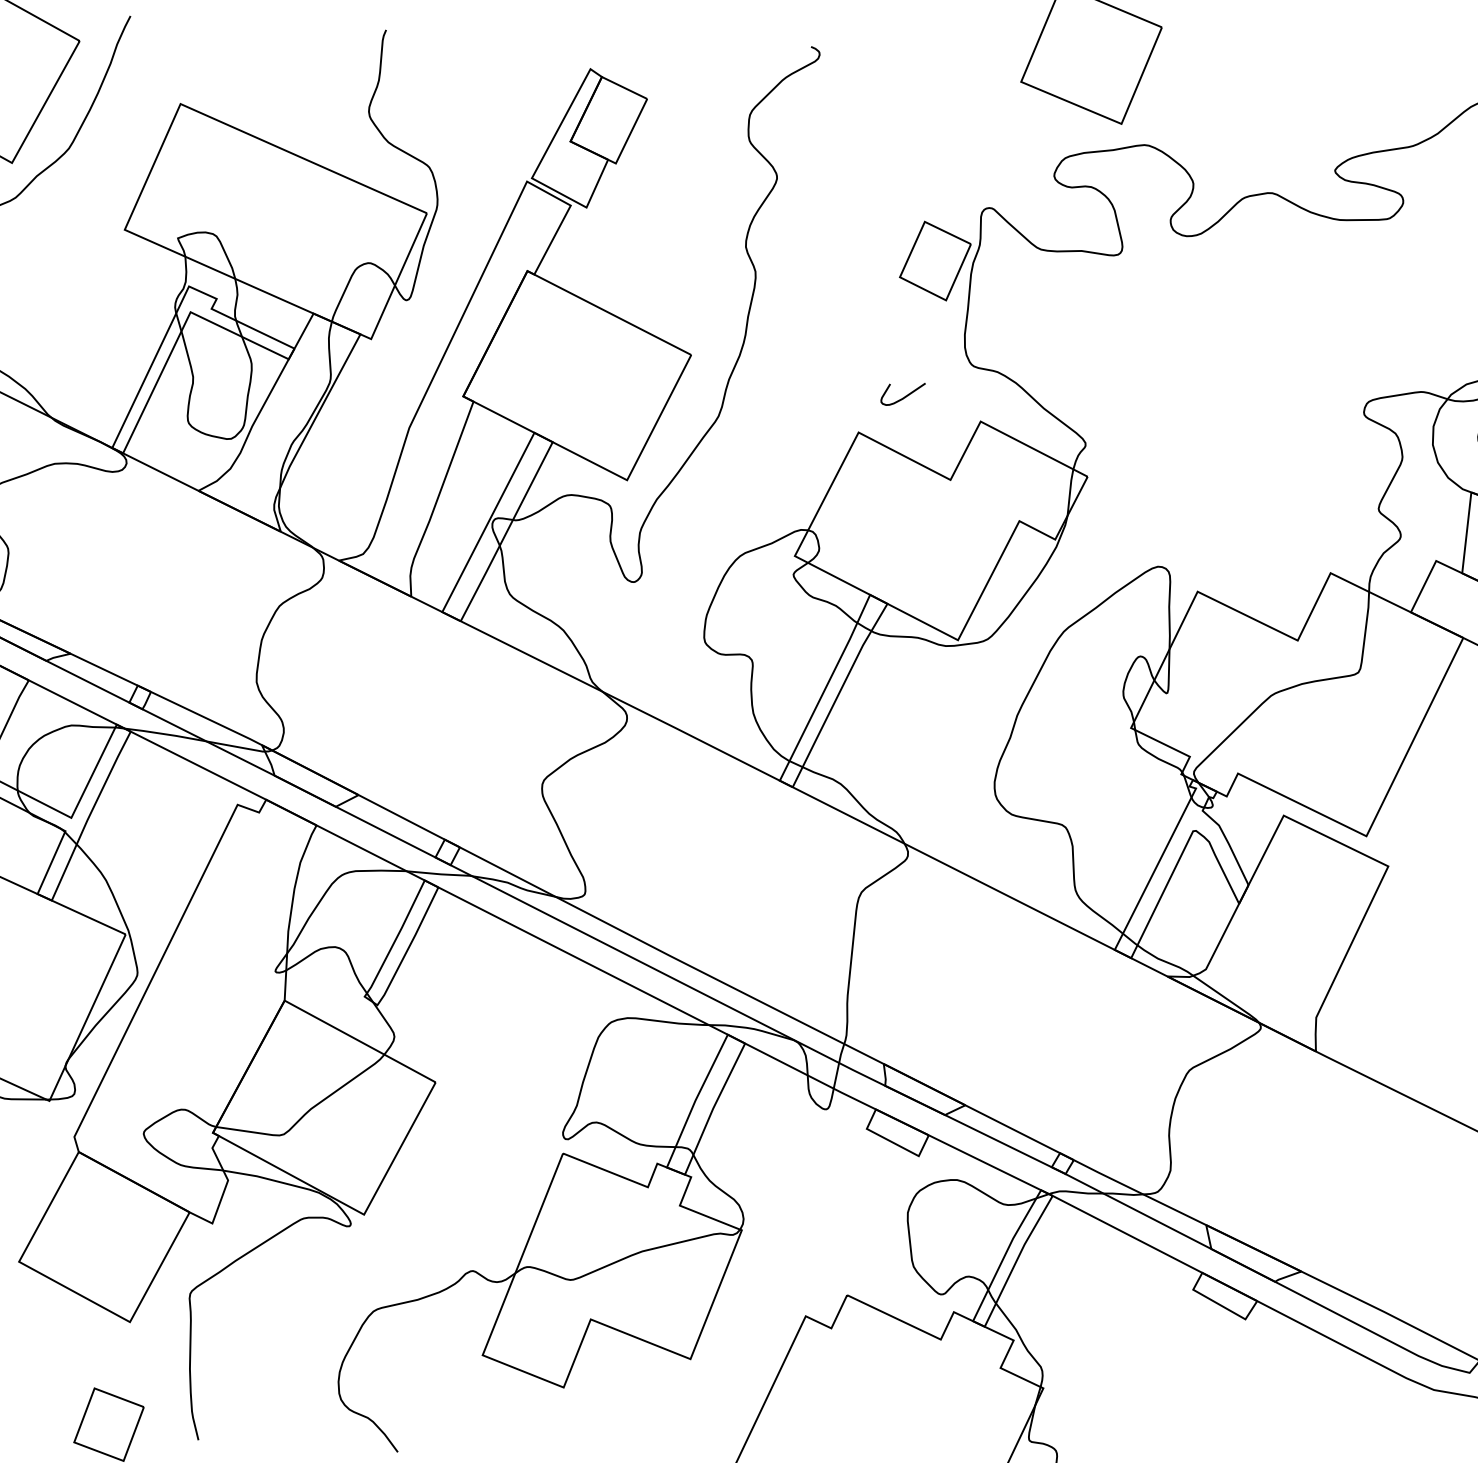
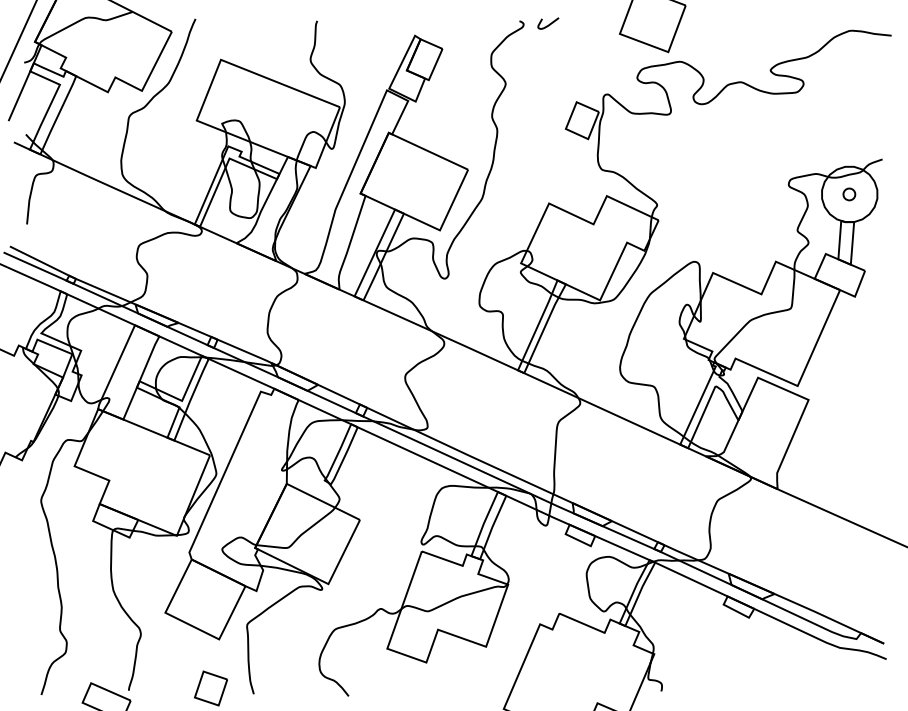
curve: (905, 394) -> (549, 23), moved

